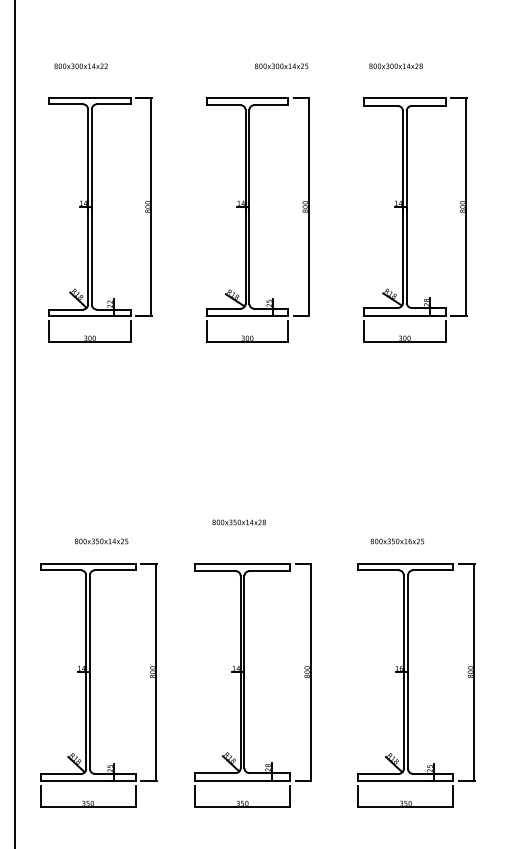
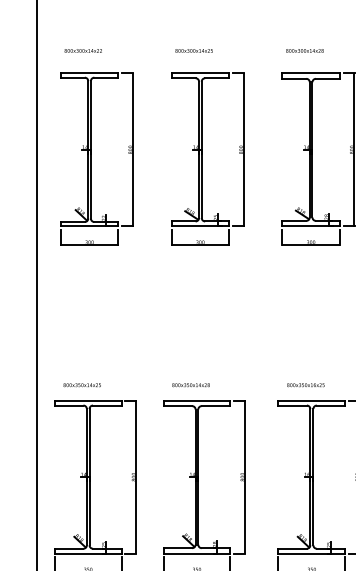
text: (281, 66) -> (194, 51), moved
text: (238, 522) -> (190, 385), moved
text: (101, 541) -> (82, 385), moved

